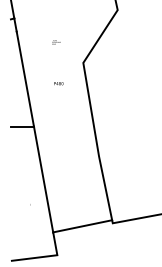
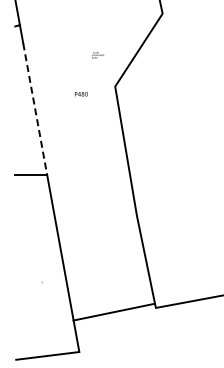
text: (56, 42) -> (98, 55), moved
line: (25, 79) -> (35, 109), solid -> dashed
text: (58, 83) -> (81, 94), moved

